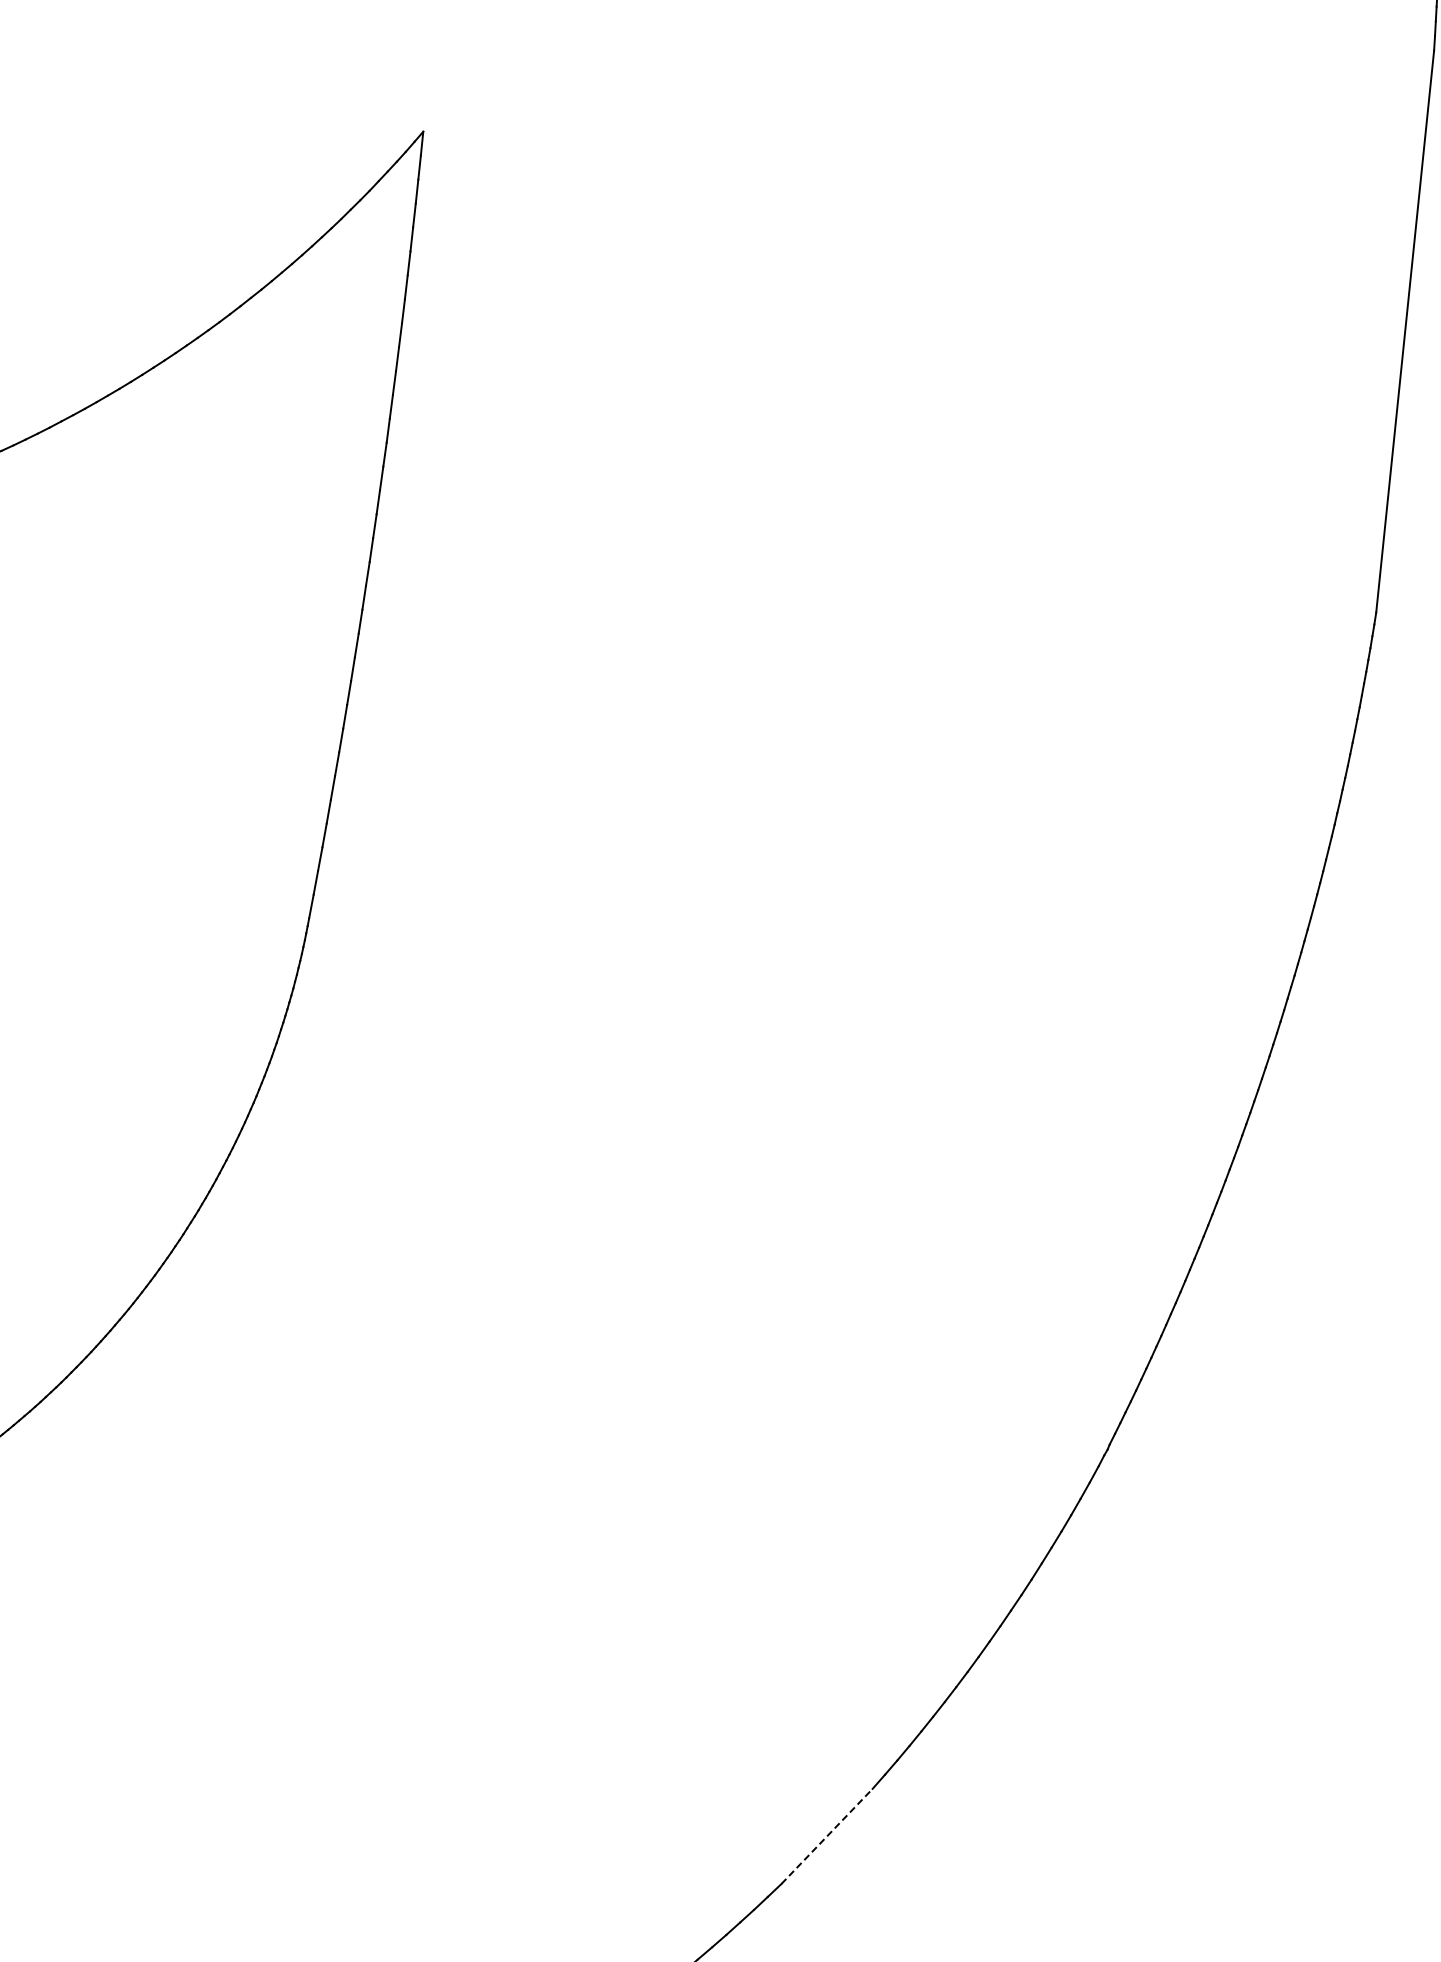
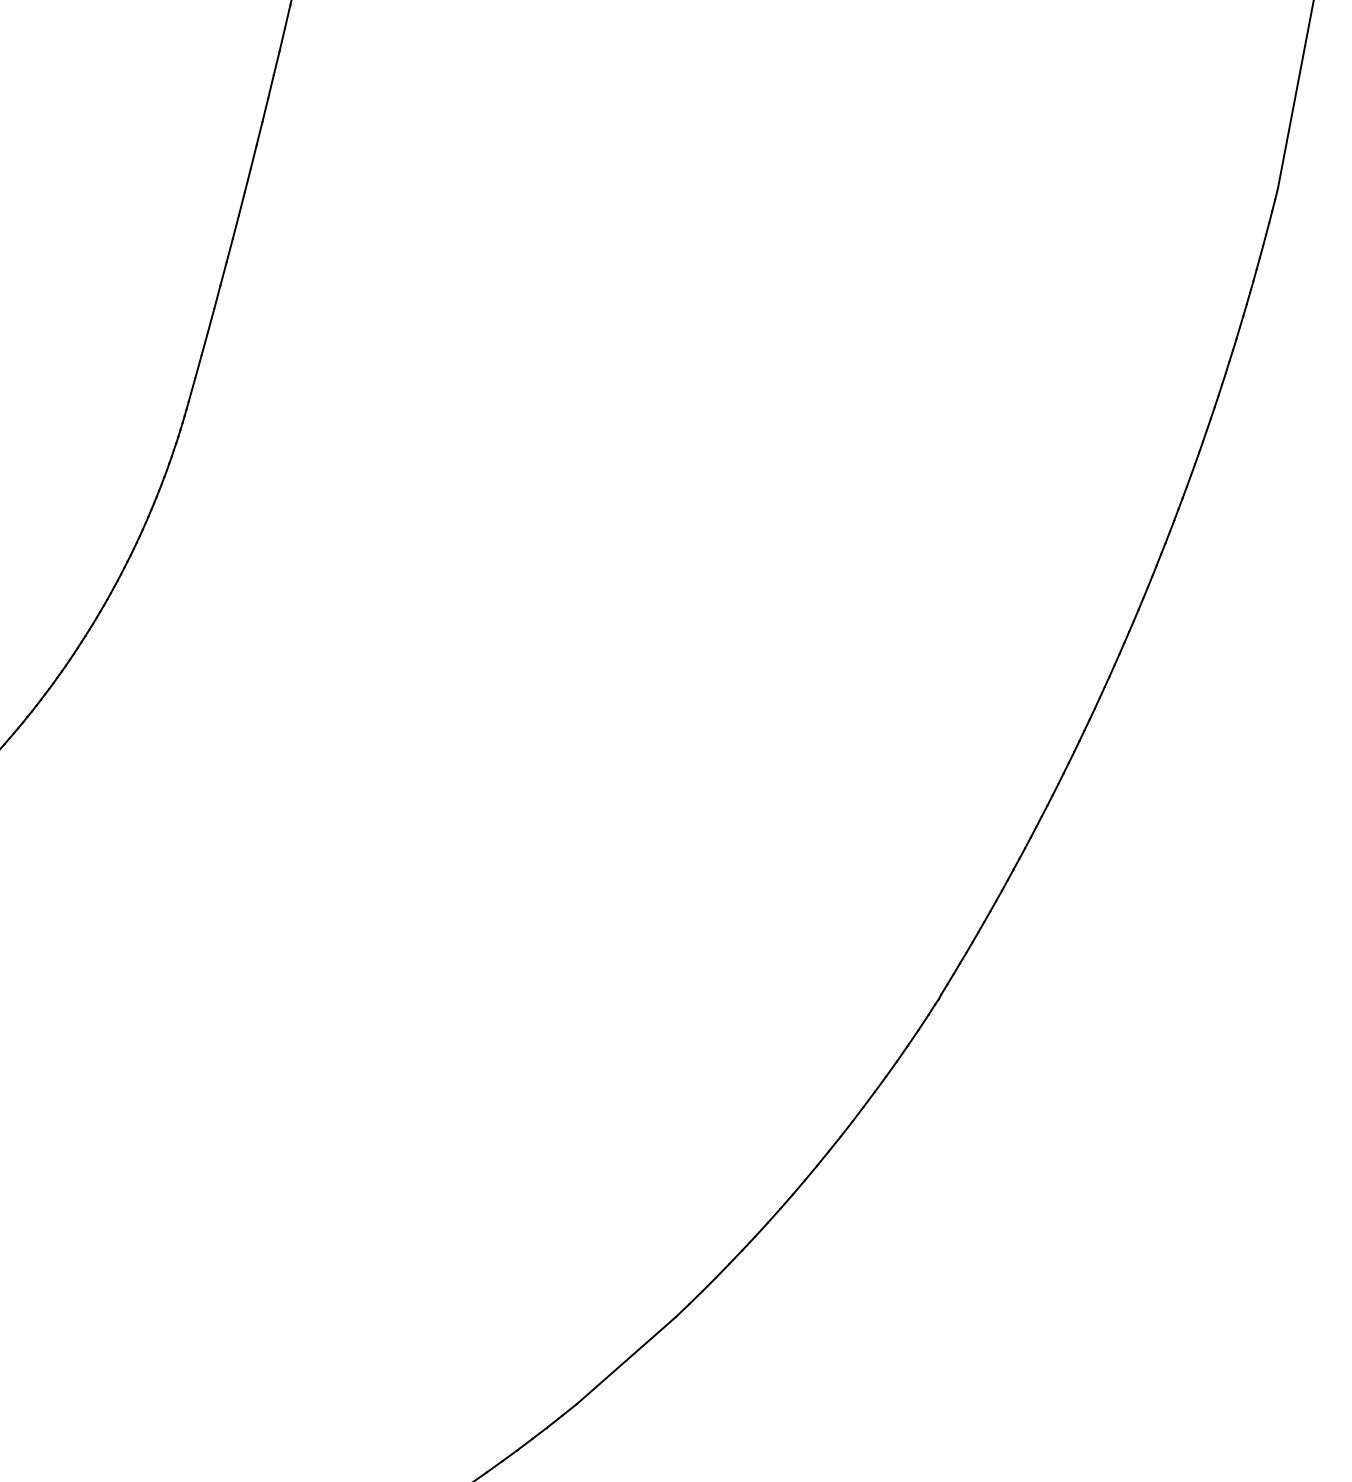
line: (827, 1836) -> (626, 1360), dashed -> solid

